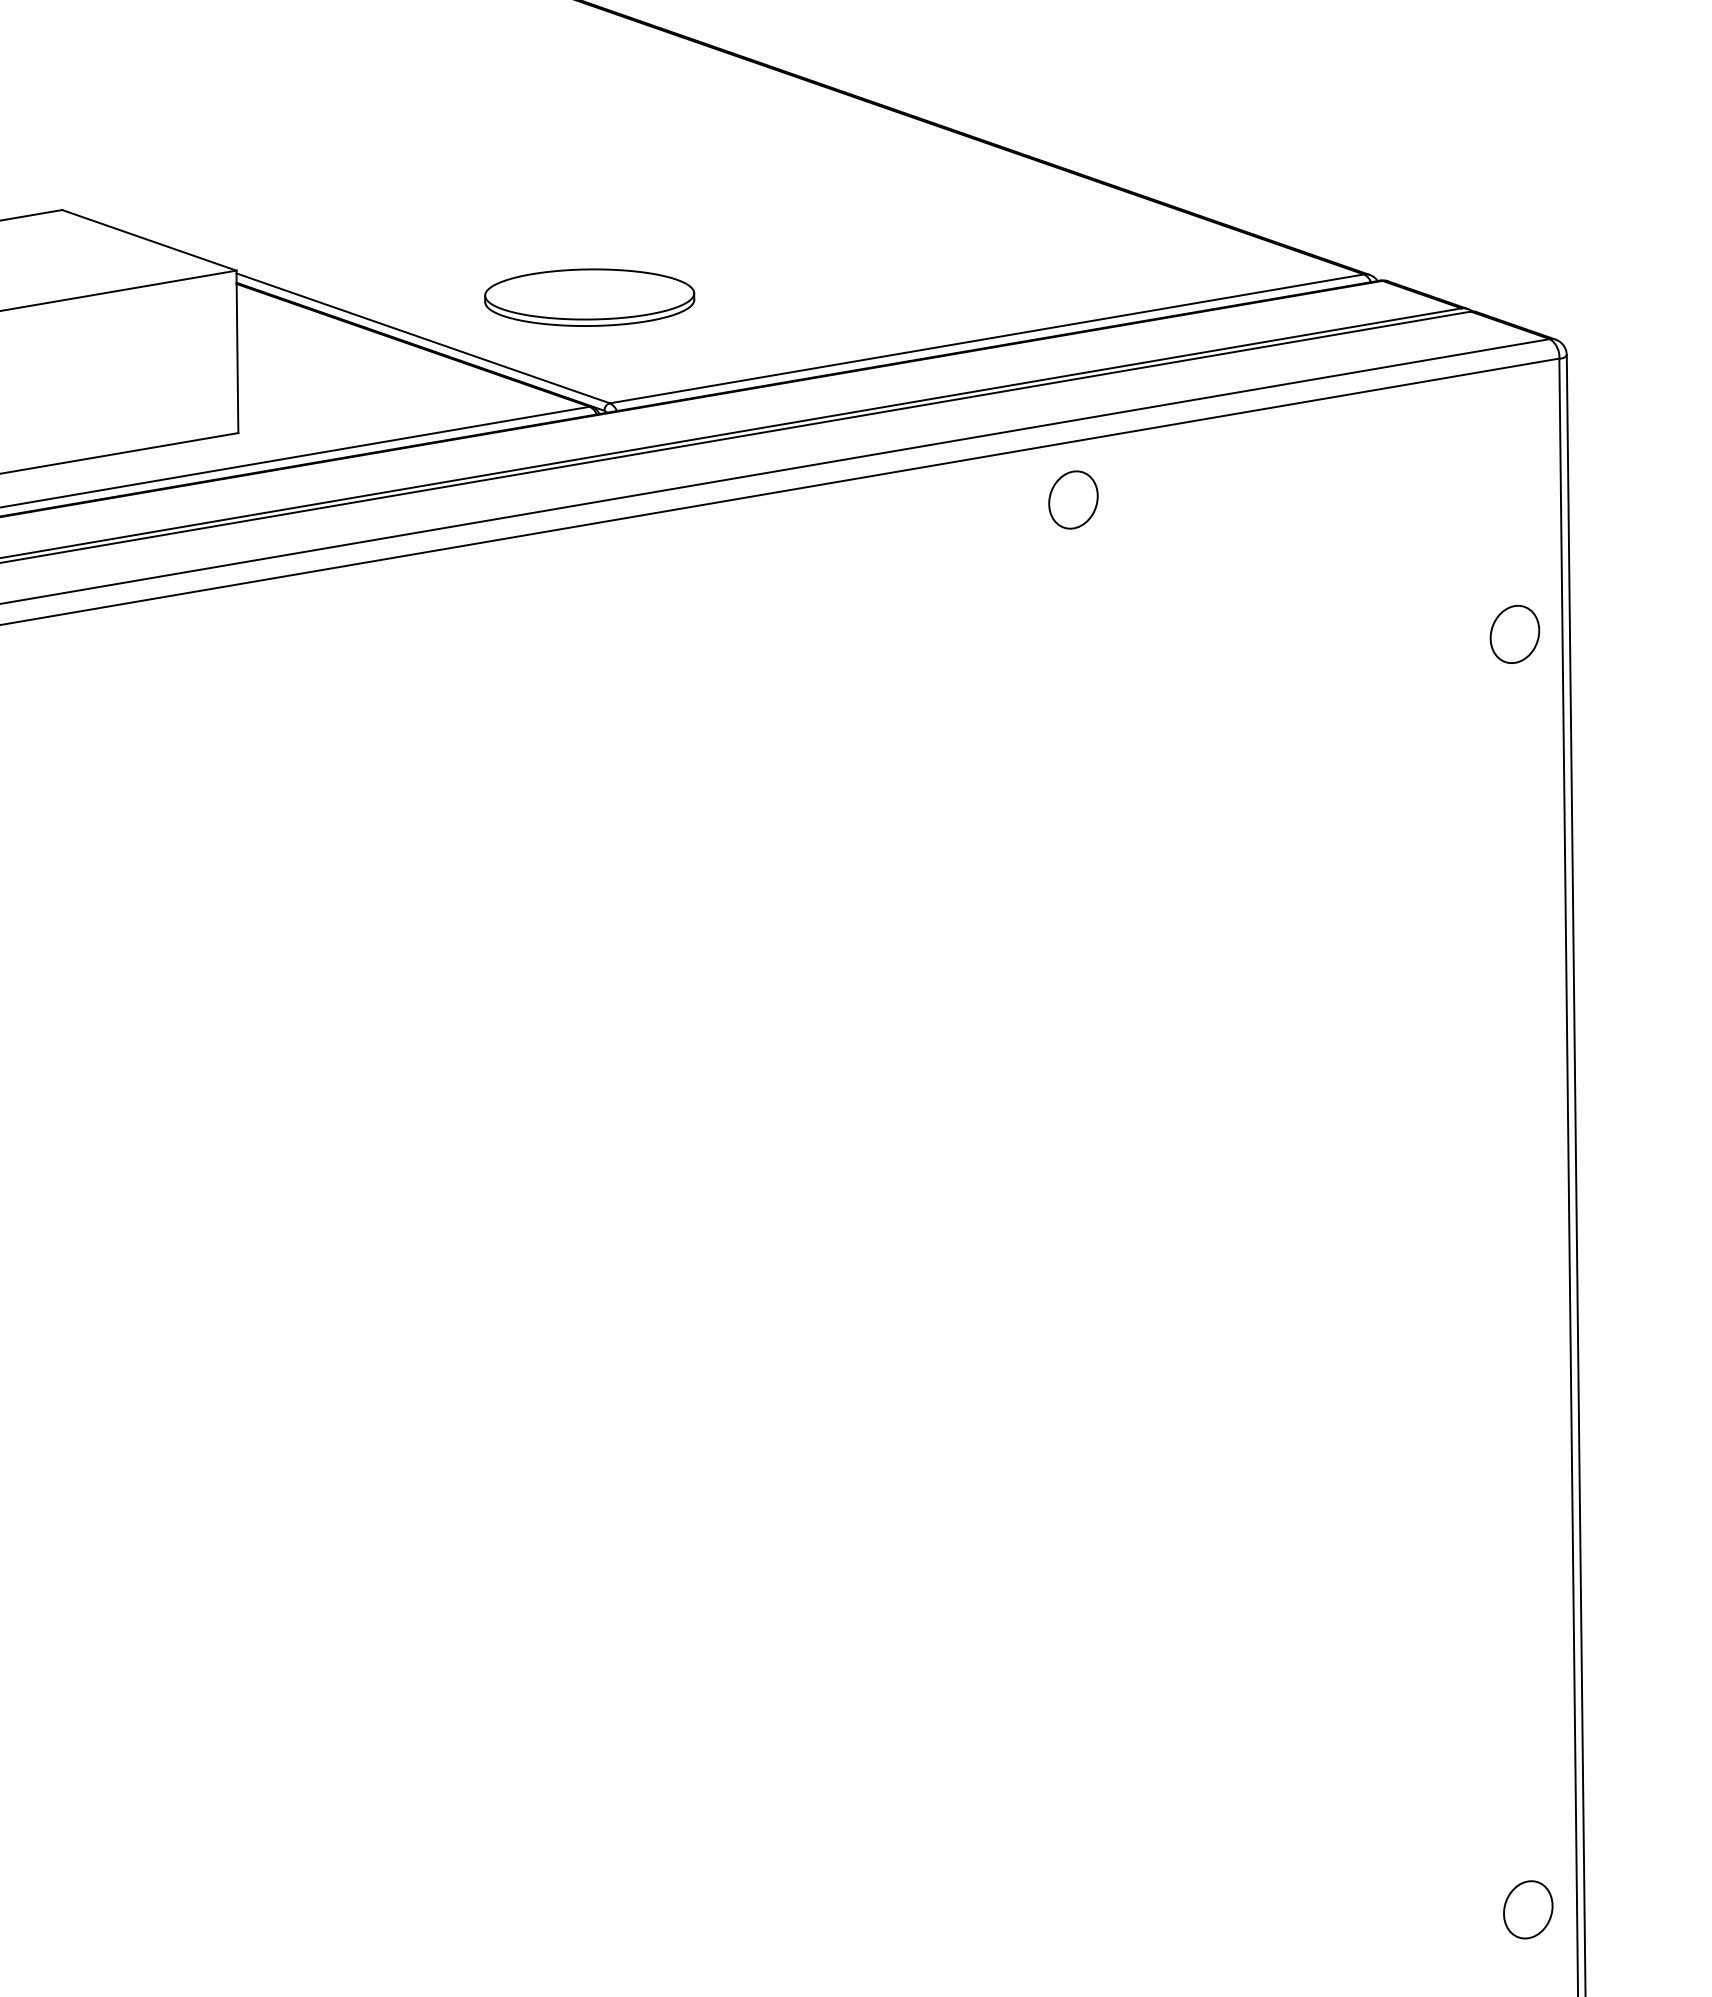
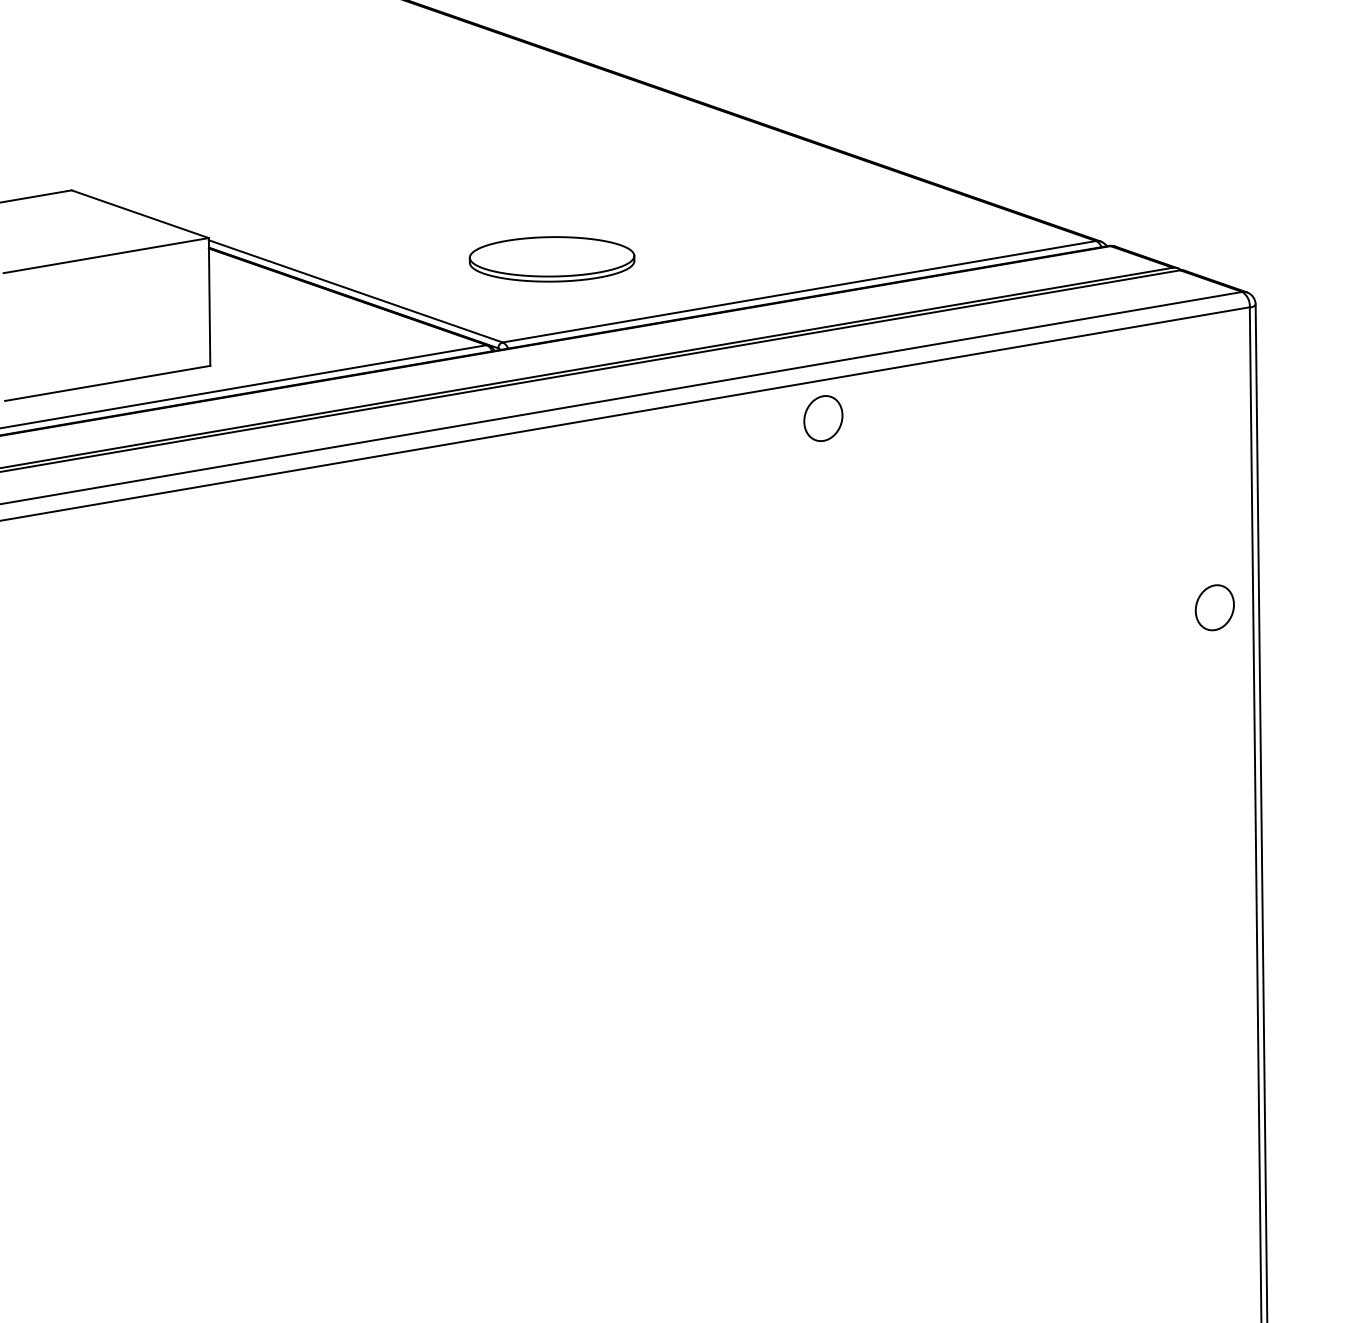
part: (589, 297) -> (551, 259), moved
part: (1073, 499) -> (823, 418), moved
part: (1514, 634) -> (1214, 607), moved

